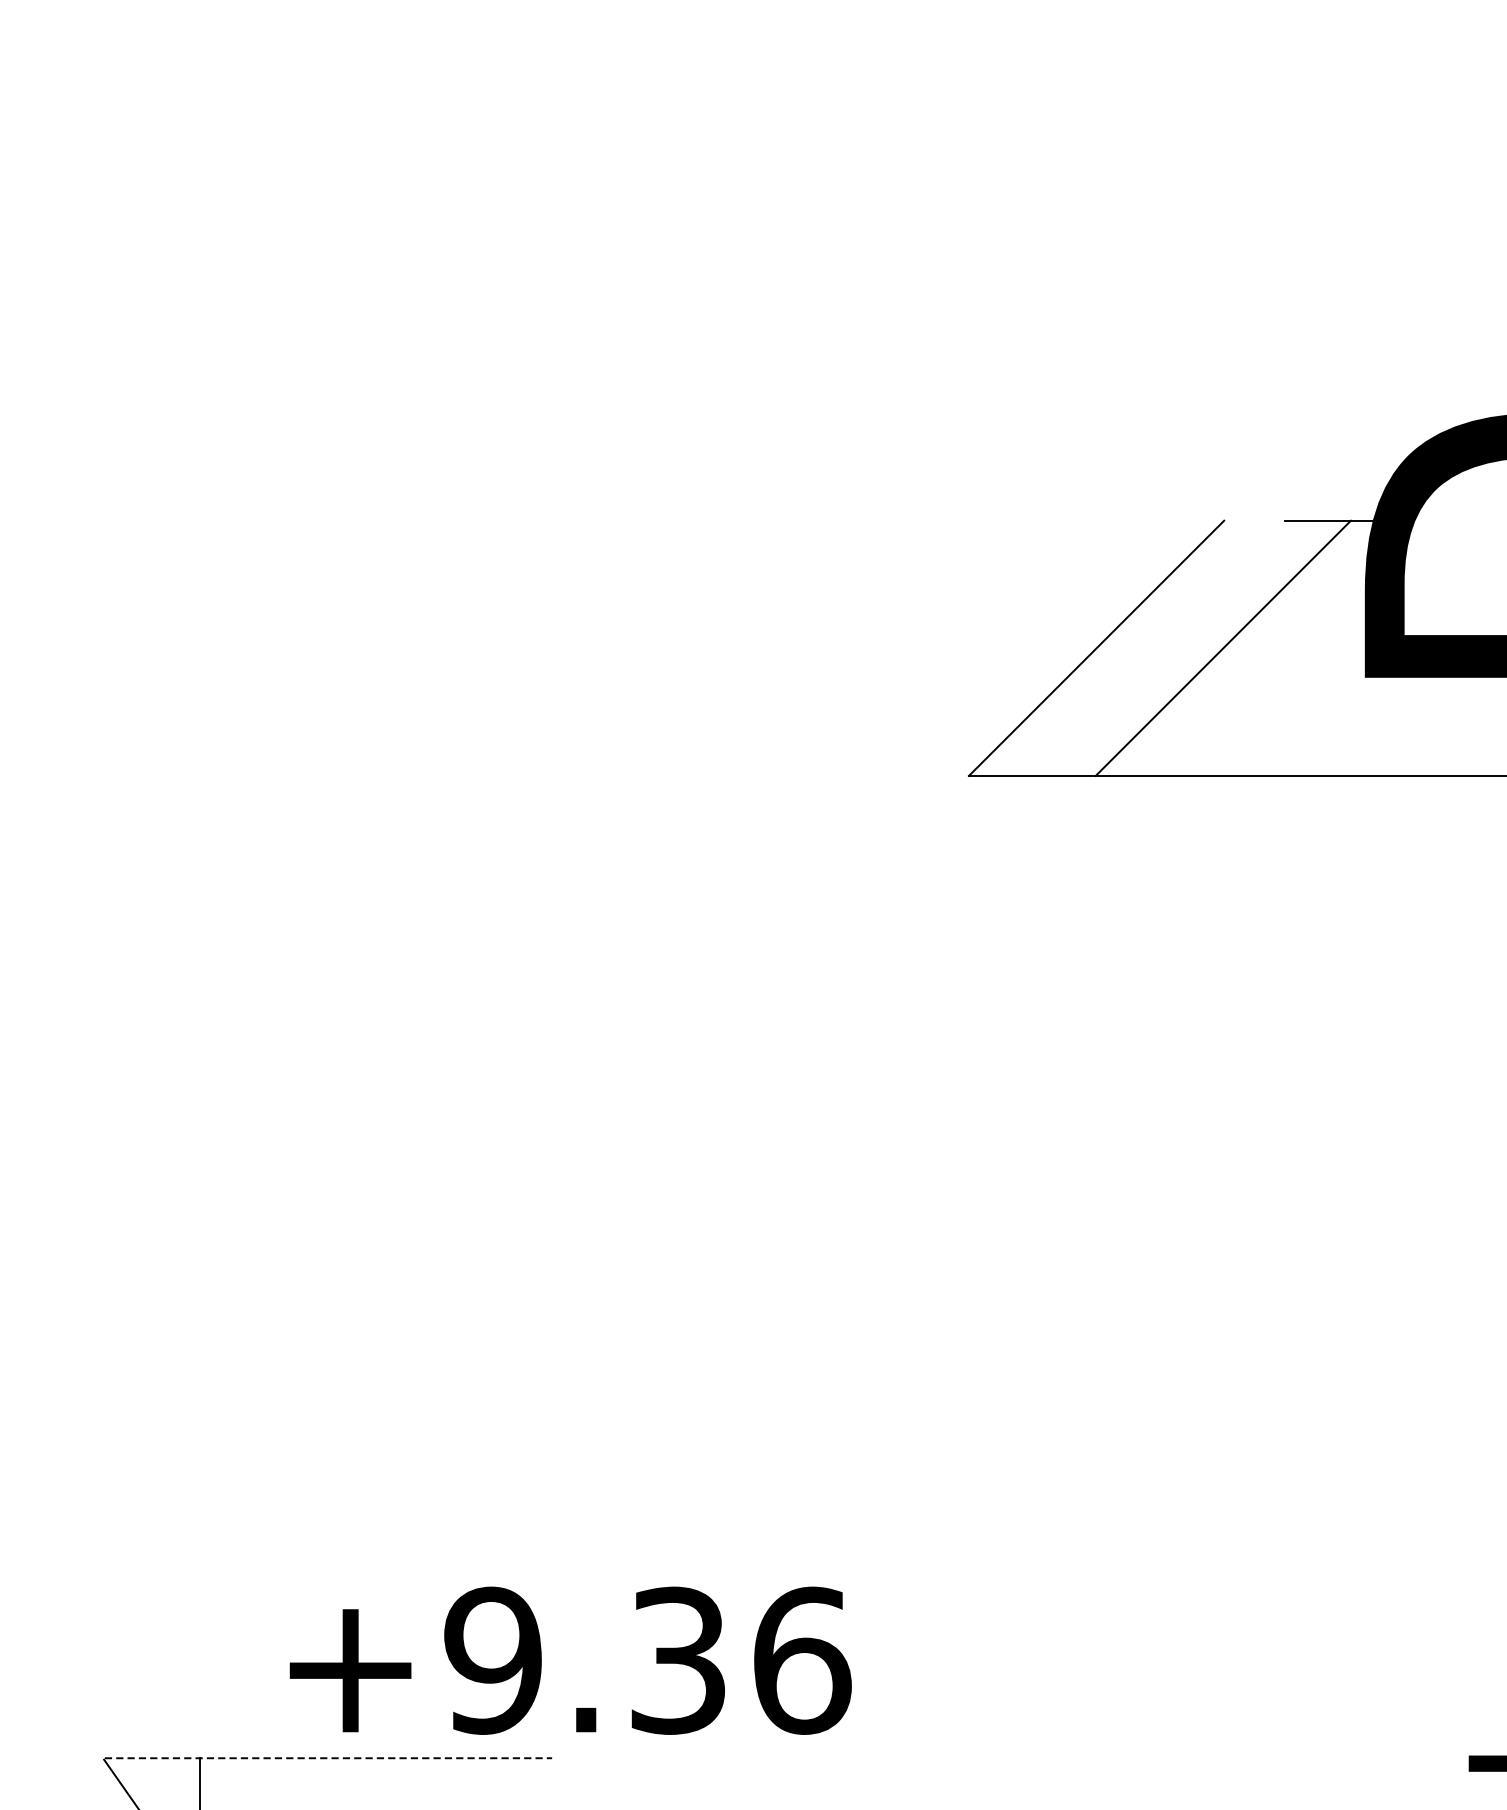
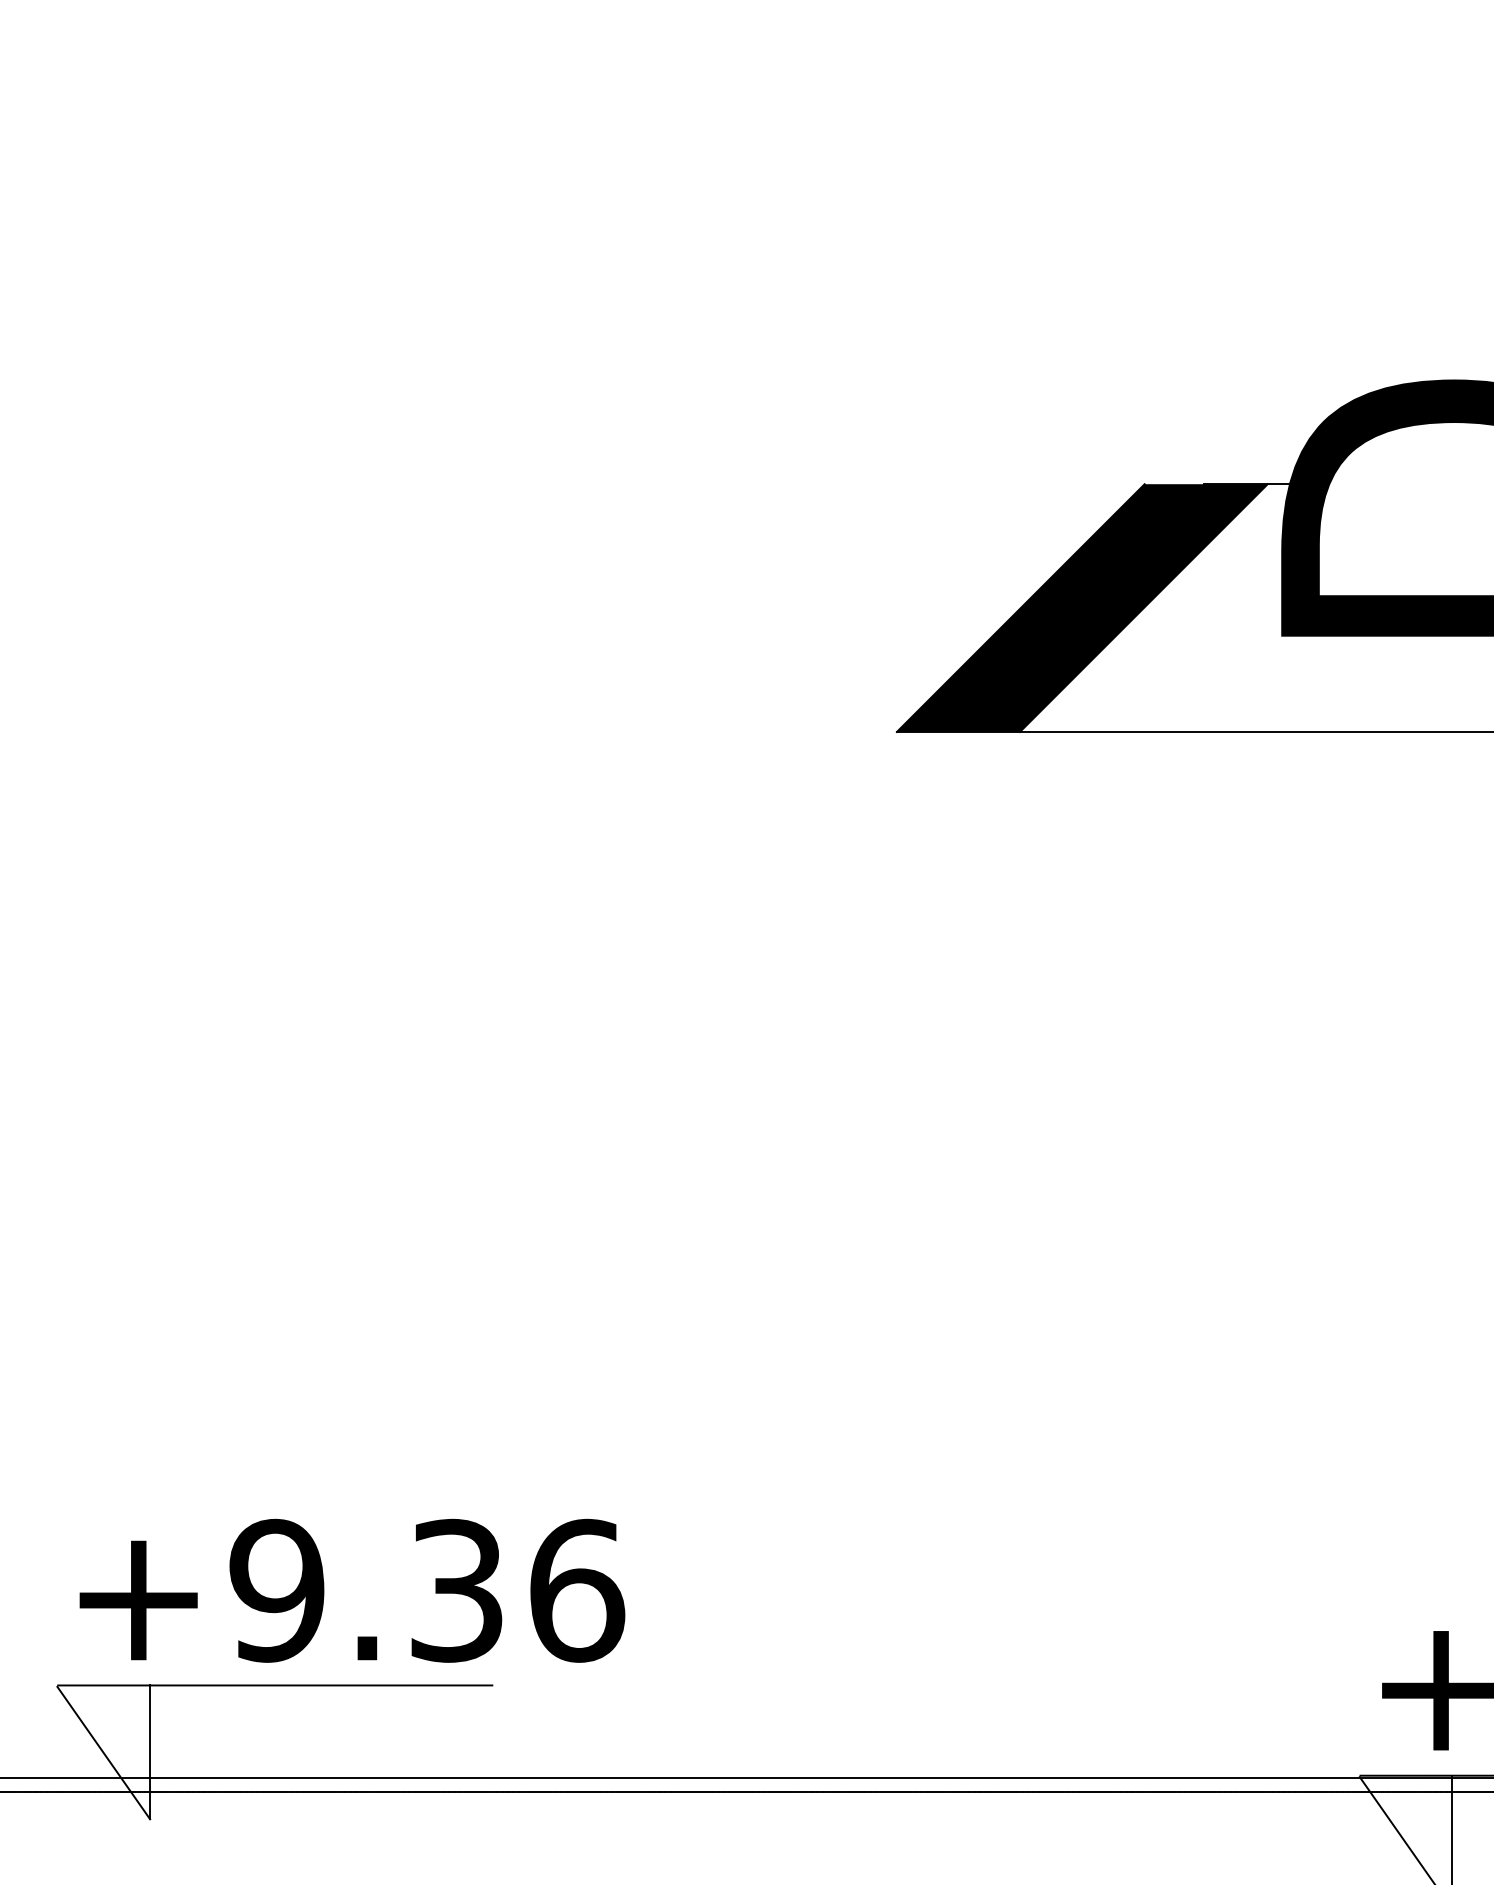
fill: (1159, 647) -> (1081, 607), added
text: (570, 1660) -> (352, 1590), moved
line: (328, 1758) -> (275, 1685), dashed -> solid

